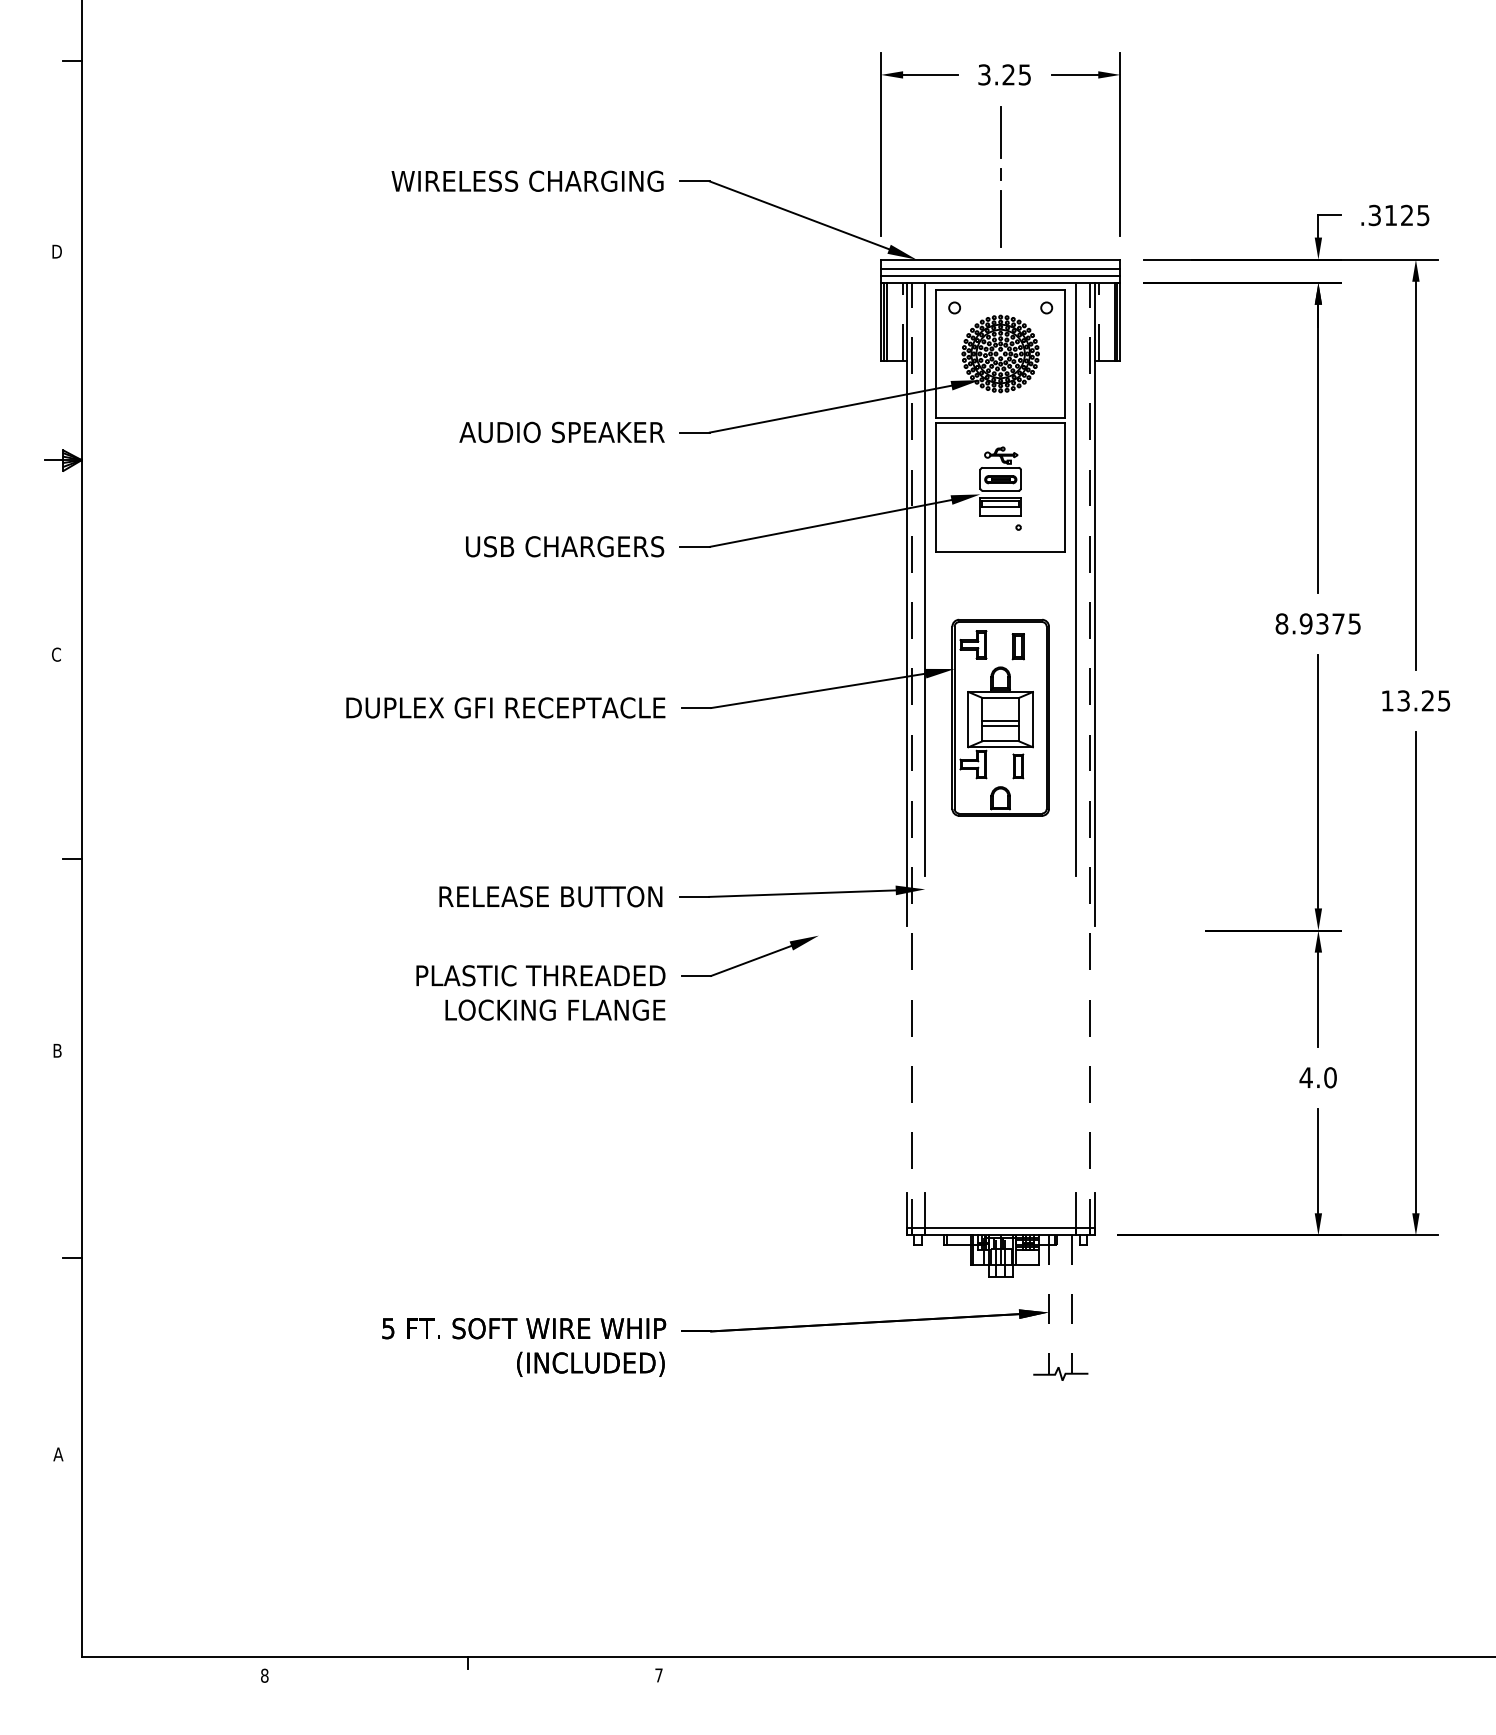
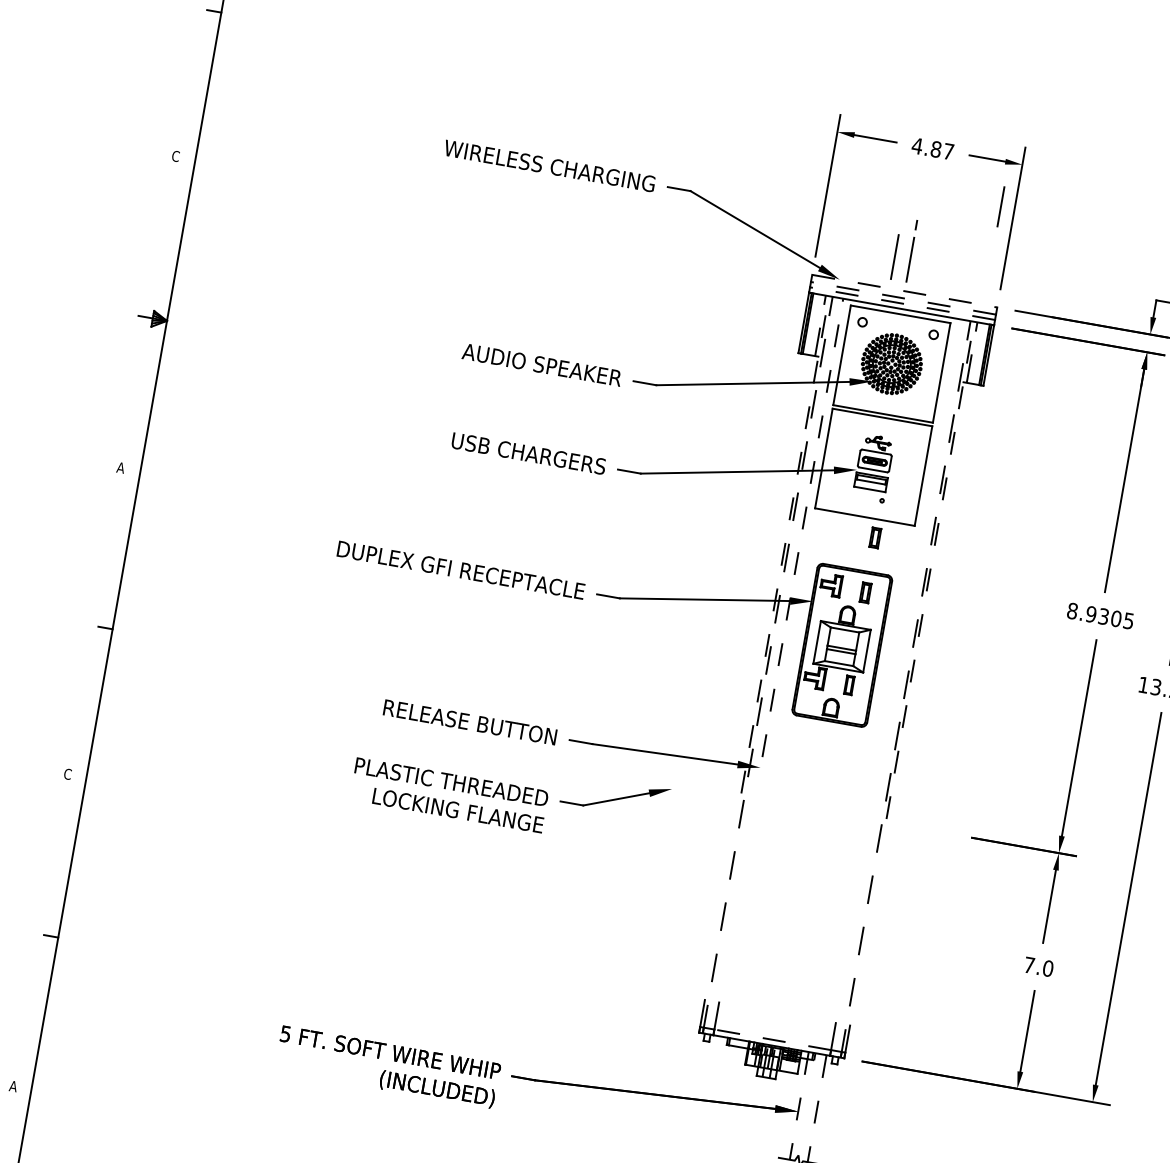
text: (1003, 74) -> (932, 148), 3.25 -> 4.87
line: (1000, 132) -> (1000, 206), moved
line: (980, 218) -> (894, 256), added
text: (56, 251) -> (175, 156), D -> C
line: (1000, 259) -> (904, 291), solid -> dashed
line: (1000, 268) -> (903, 298), solid -> dashed
line: (1000, 275) -> (902, 303), solid -> dashed
part: (1017, 575) -> (874, 537), added
line: (925, 578) -> (803, 527), solid -> dashed
line: (1076, 578) -> (919, 548), removed
line: (906, 604) -> (784, 544), solid -> dashed
line: (1094, 604) -> (930, 570), solid -> dashed
text: (1338, 623) -> (1116, 618), 8.9375 -> 8.9305
text: (56, 654) -> (121, 467), C -> A
text: (57, 1050) -> (67, 774), B -> C
text: (1305, 1077) -> (1028, 965), 4.0 -> 7.0
line: (1000, 1228) -> (772, 1040), solid -> dashed

